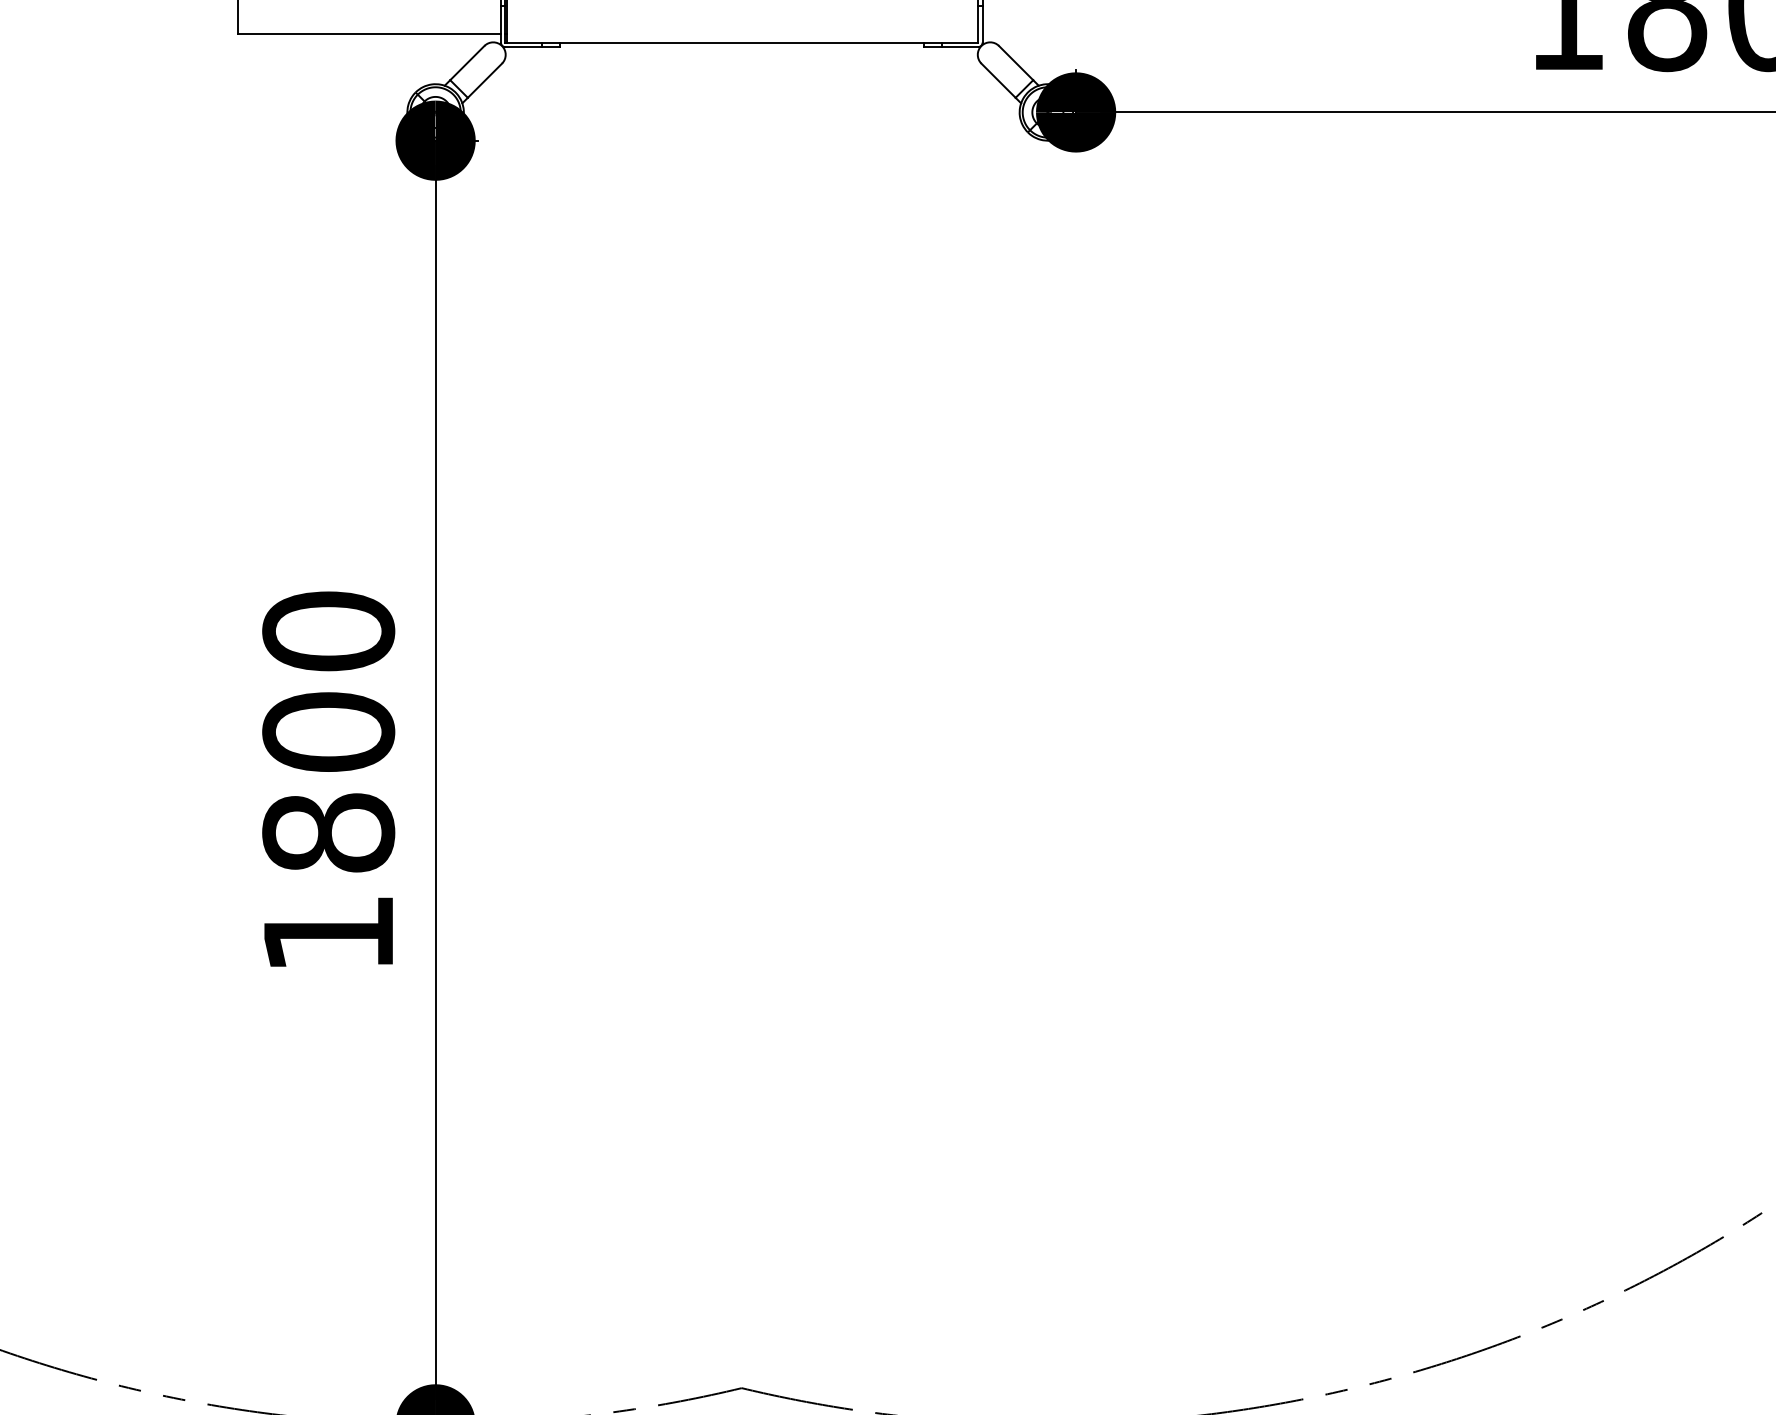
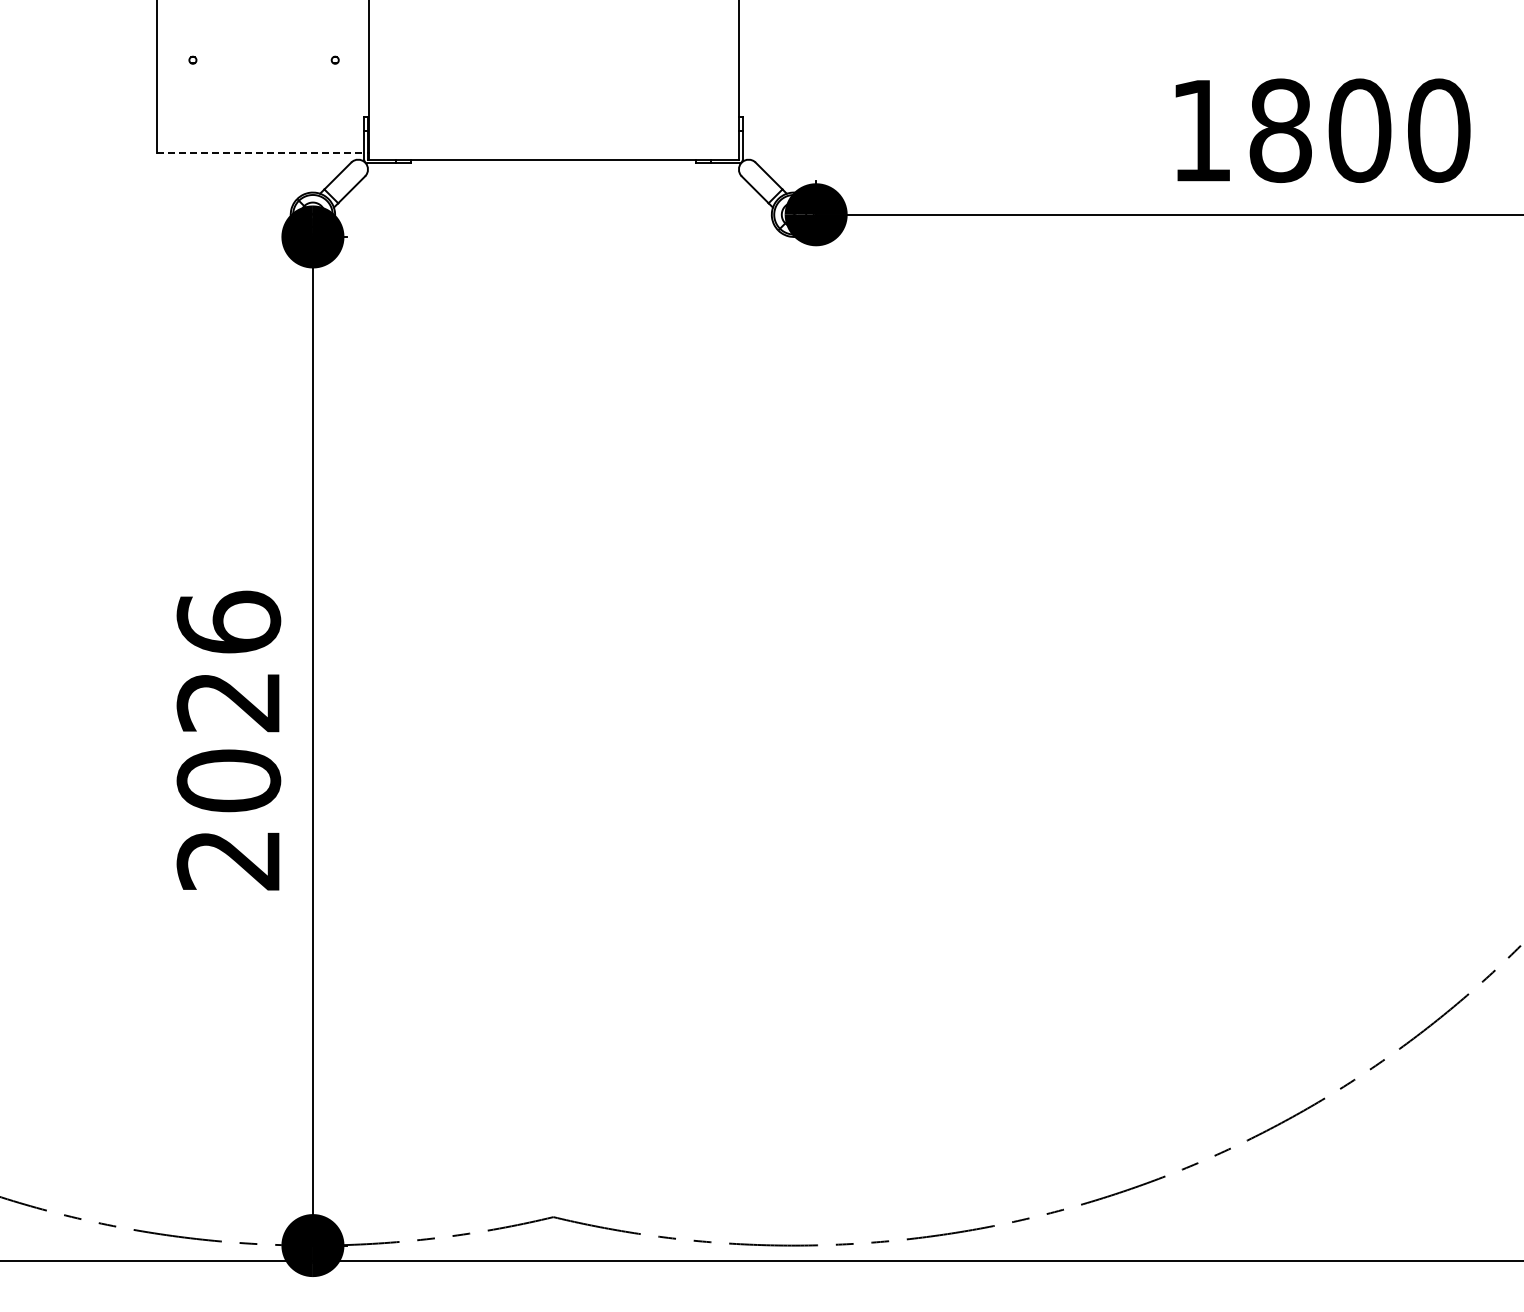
line: (370, 33) -> (261, 152), solid -> dashed
text: (328, 781) -> (228, 740), 1800 -> 2026

